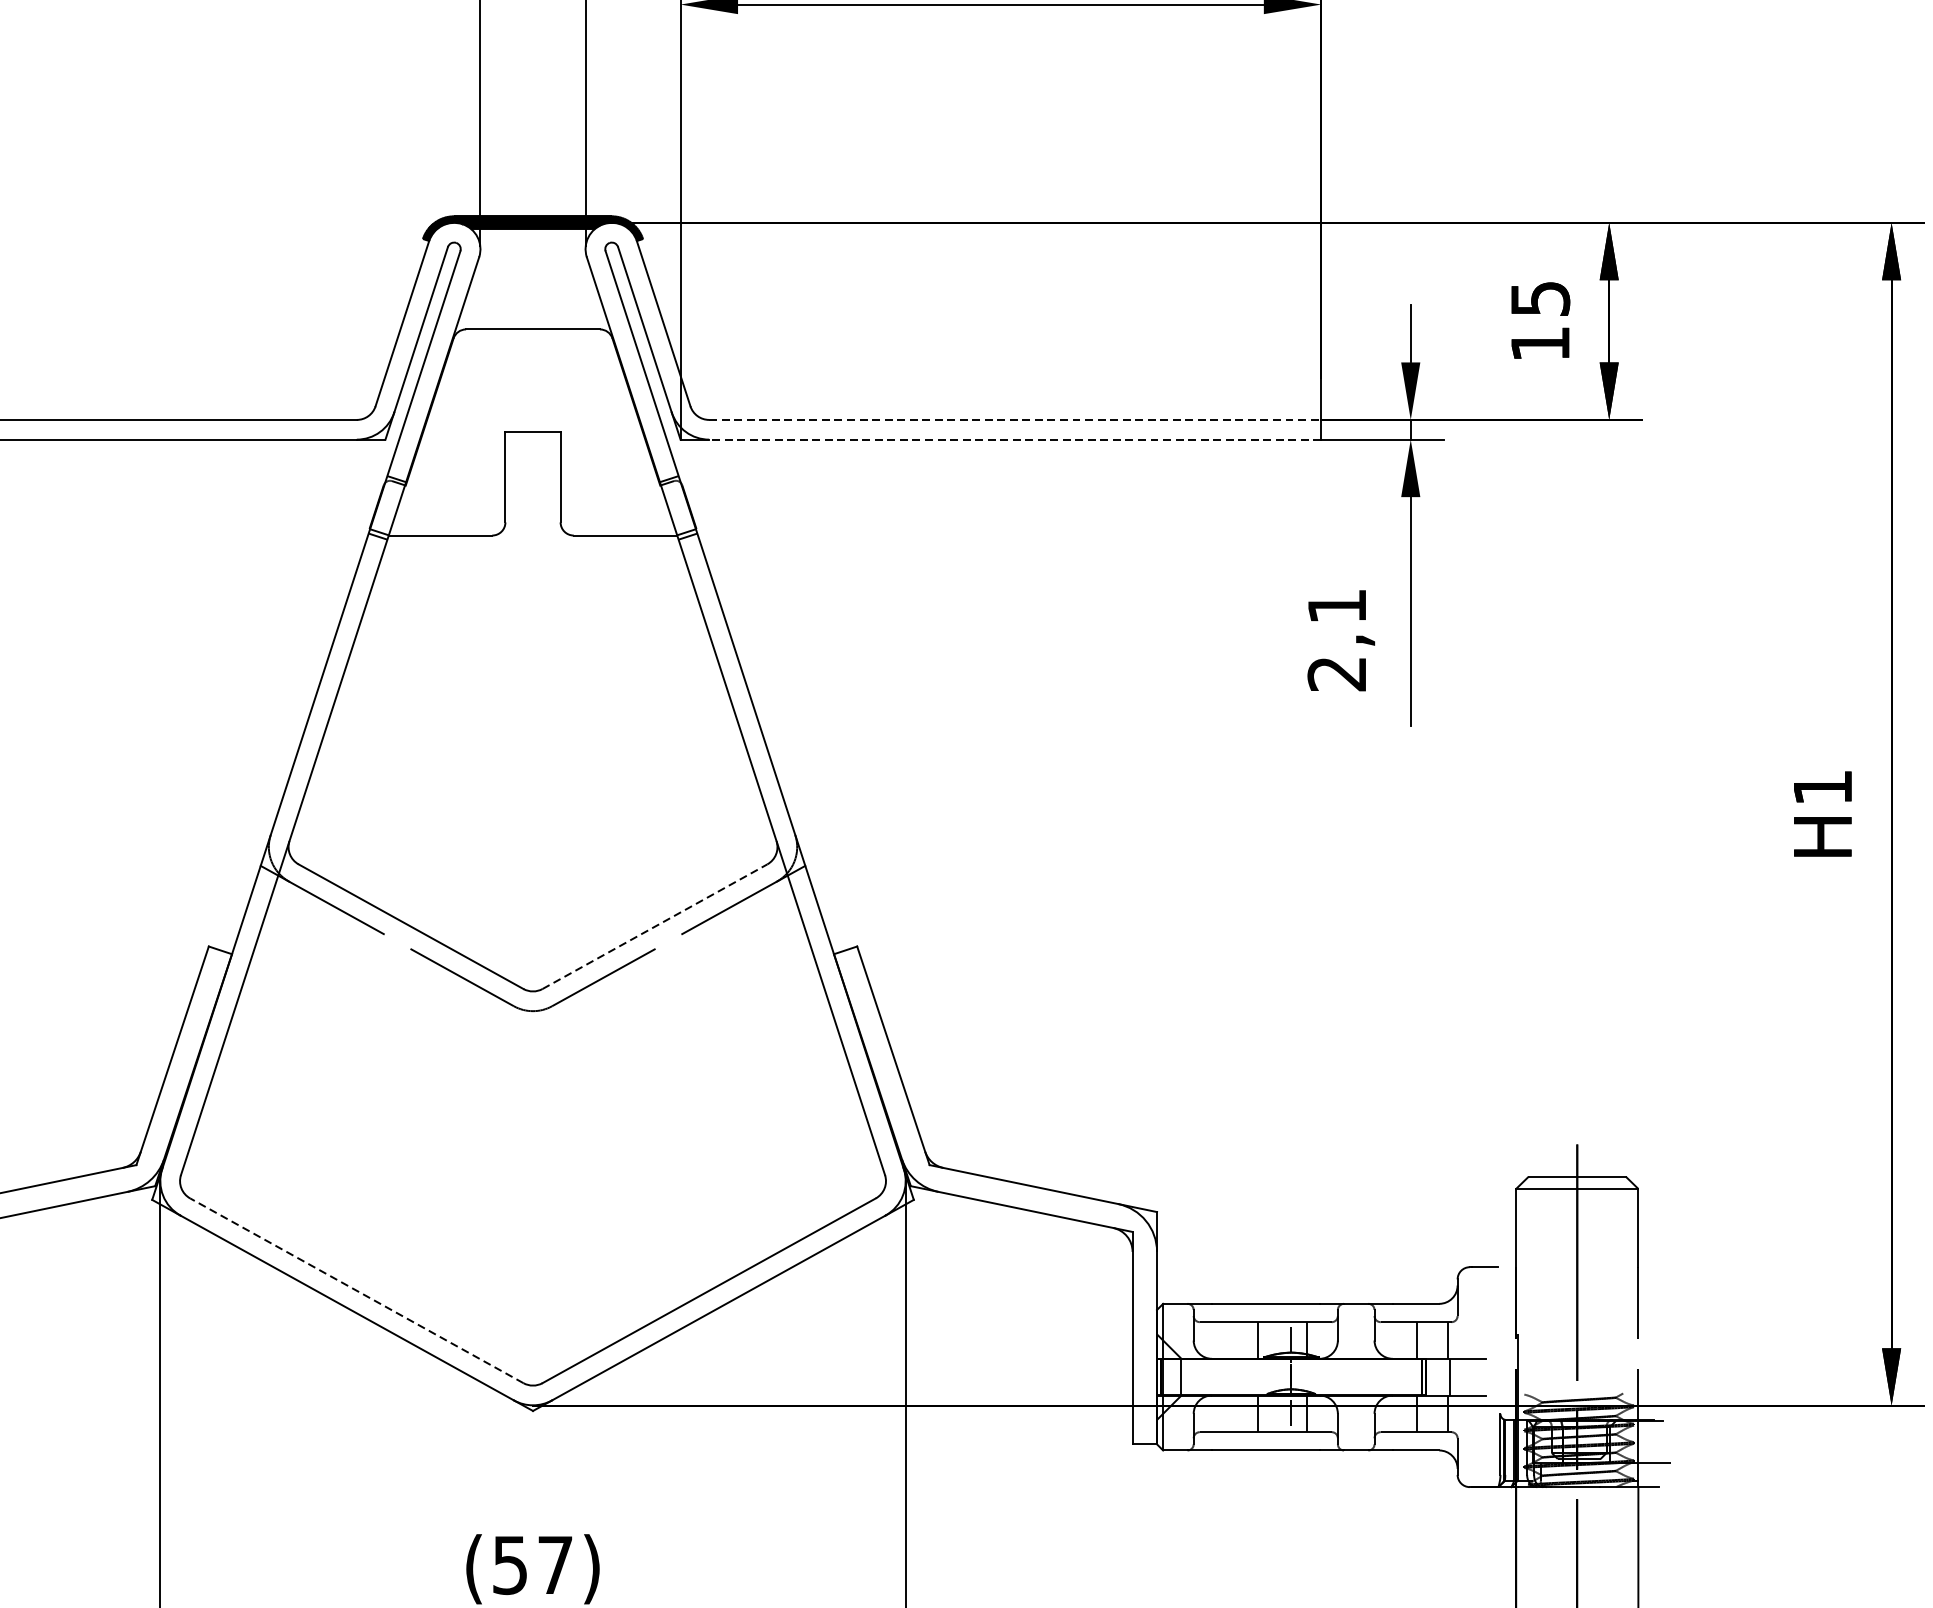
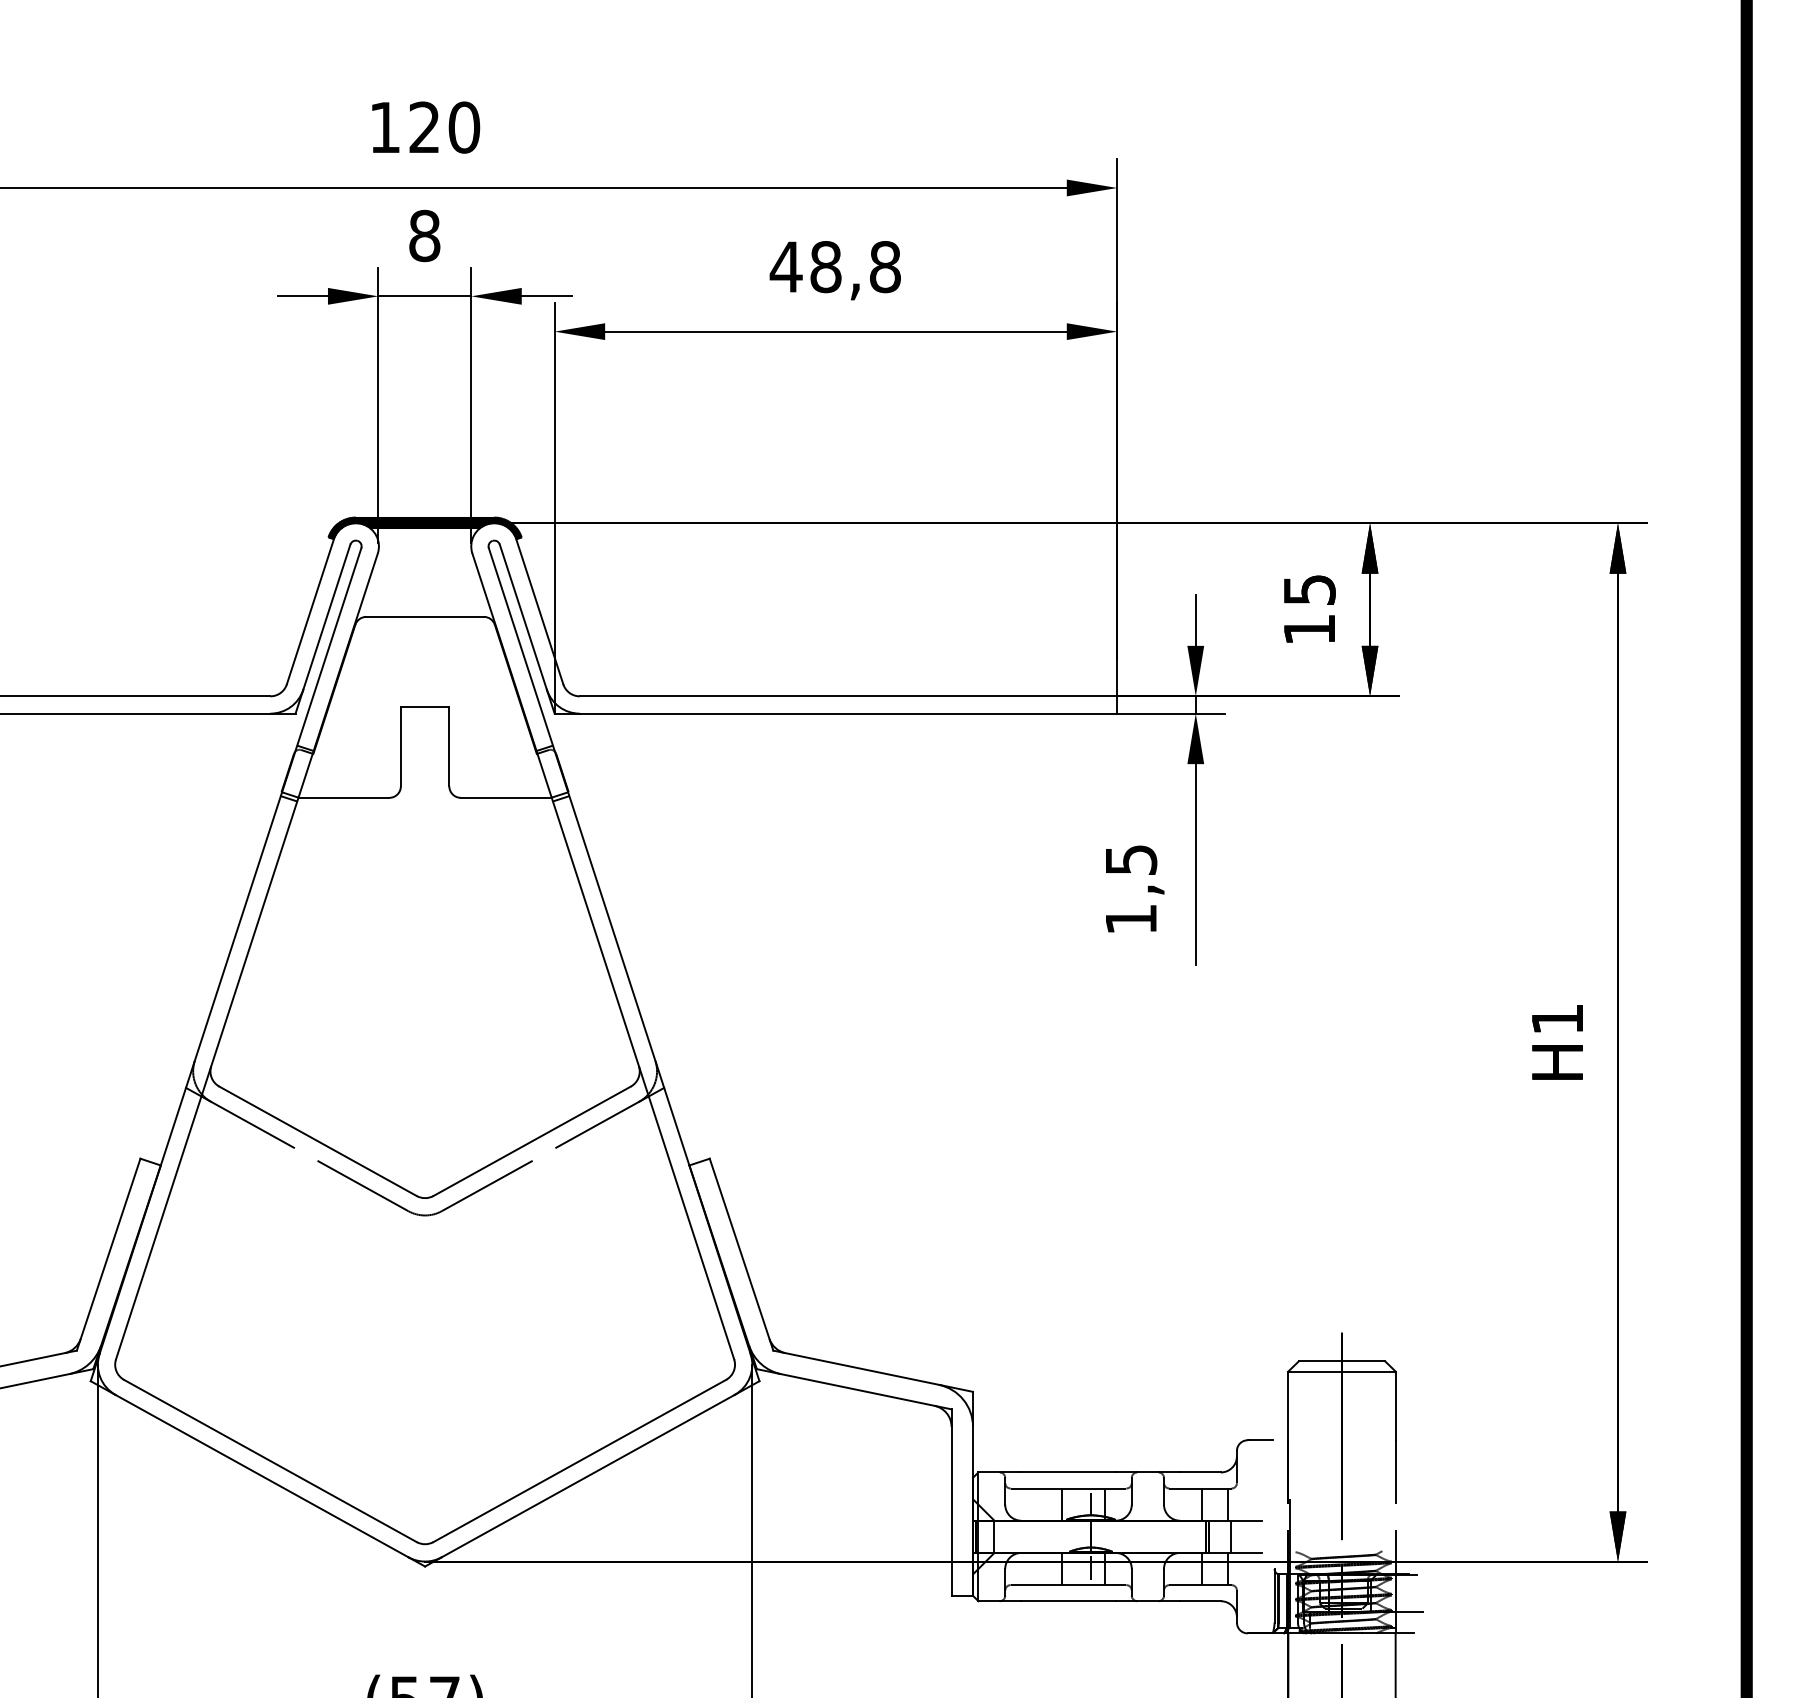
line: (1015, 420) -> (848, 696), dashed -> solid
line: (1015, 439) -> (848, 713), dashed -> solid
text: (1337, 639) -> (1131, 889), 2,1 -> 1,5
line: (655, 926) -> (532, 1141), dashed -> solid
line: (355, 1290) -> (269, 1460), dashed -> solid

